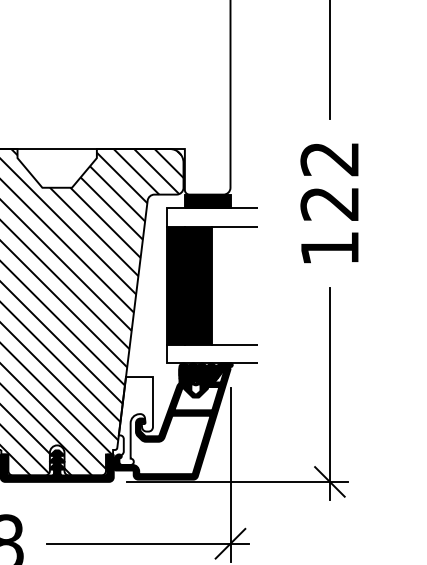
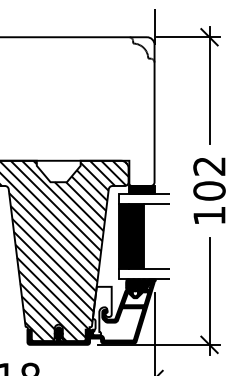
text: (329, 202) -> (209, 190), 122 -> 102

